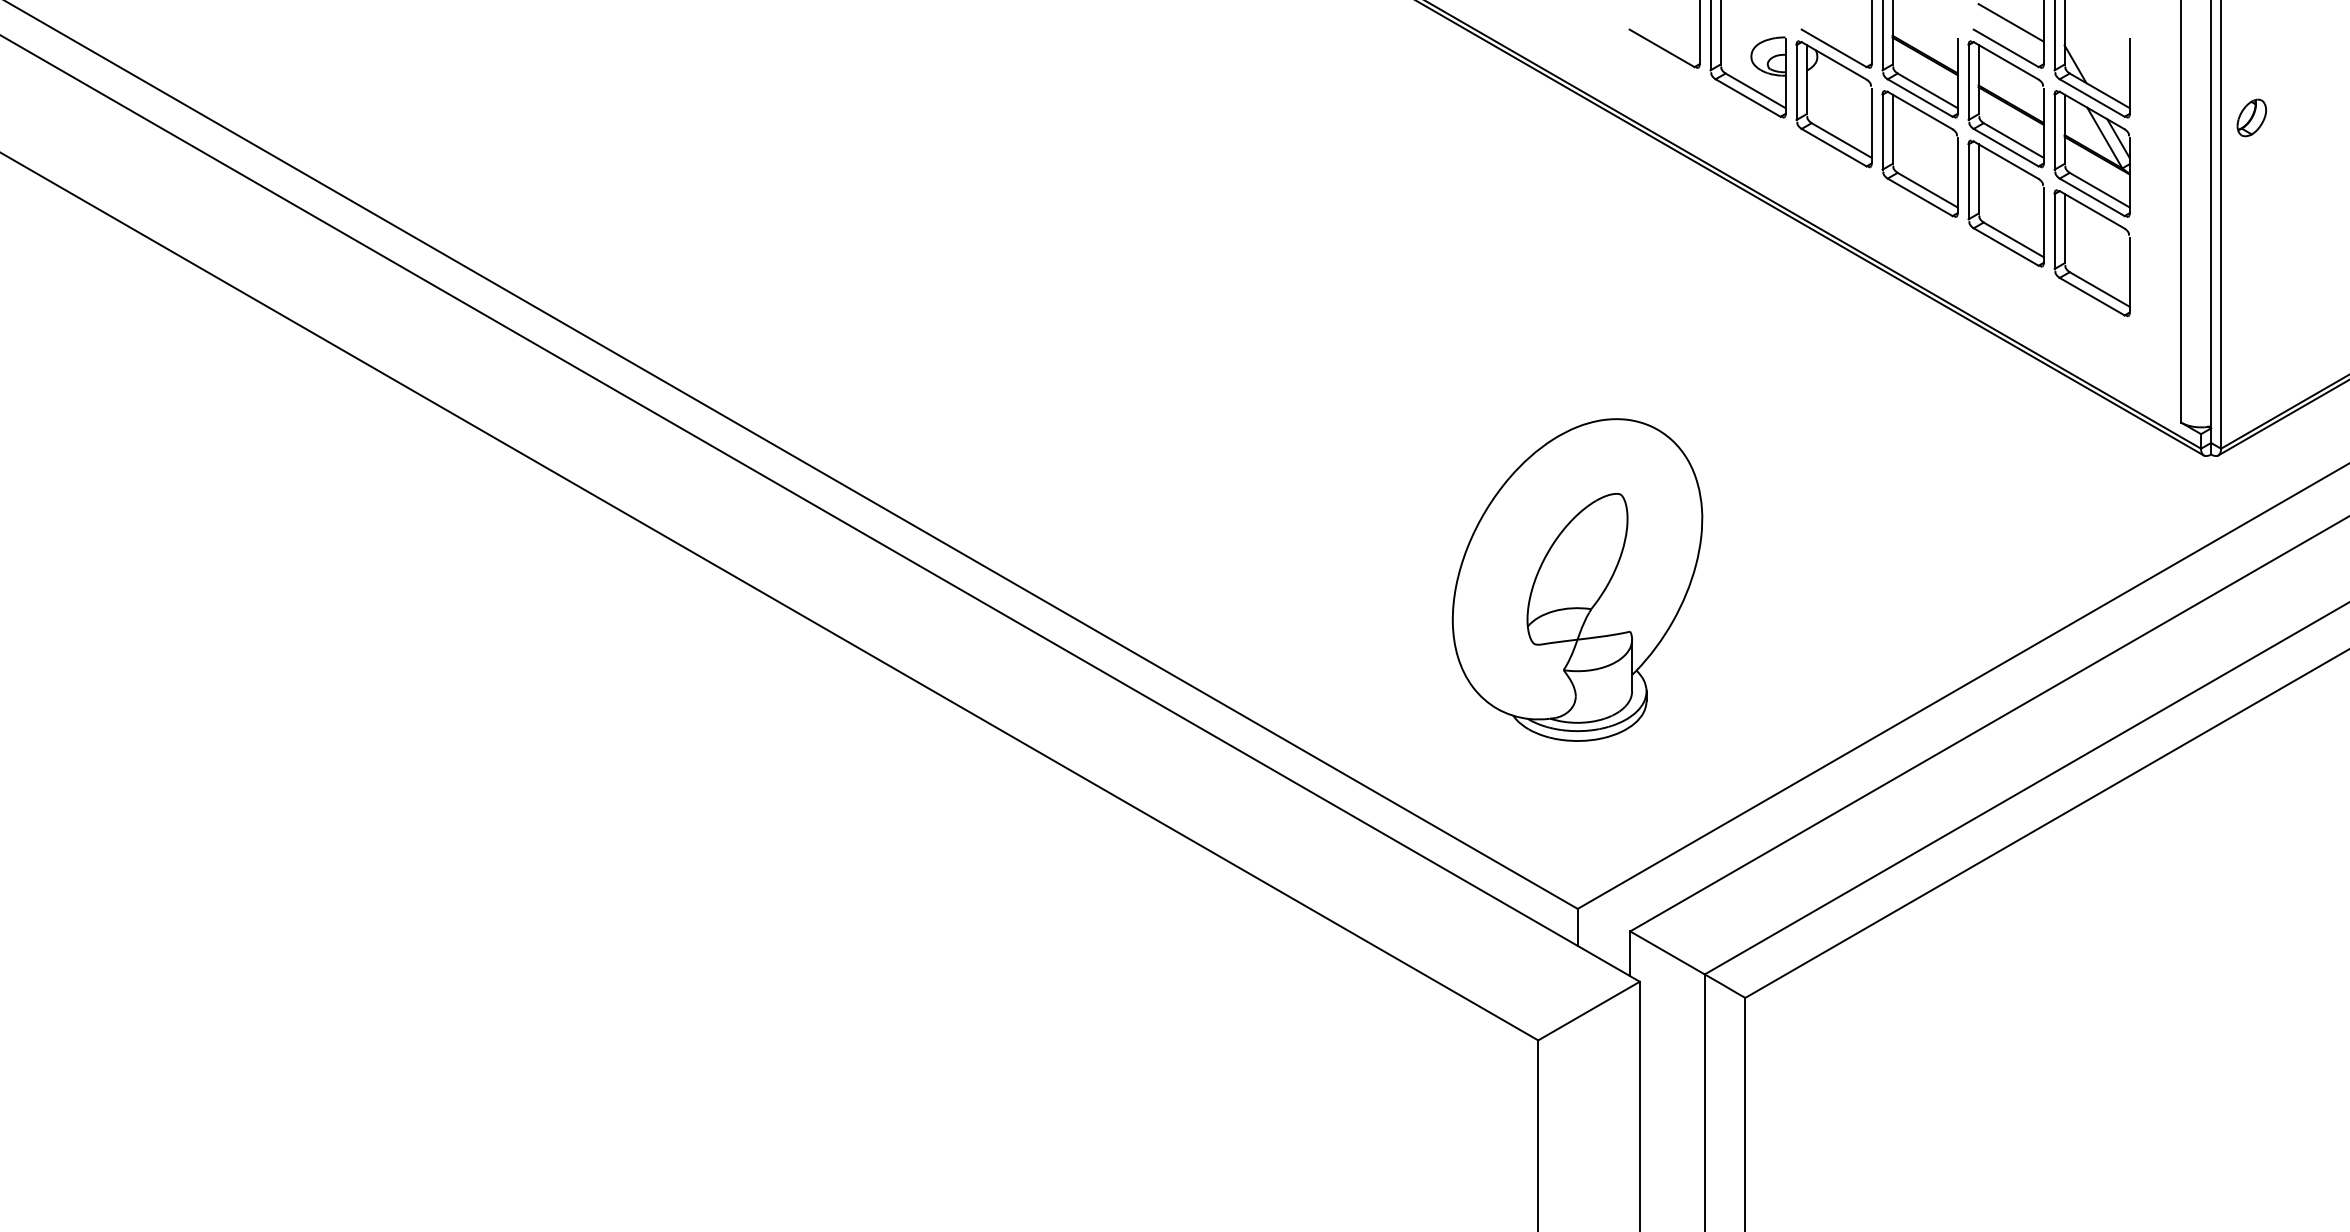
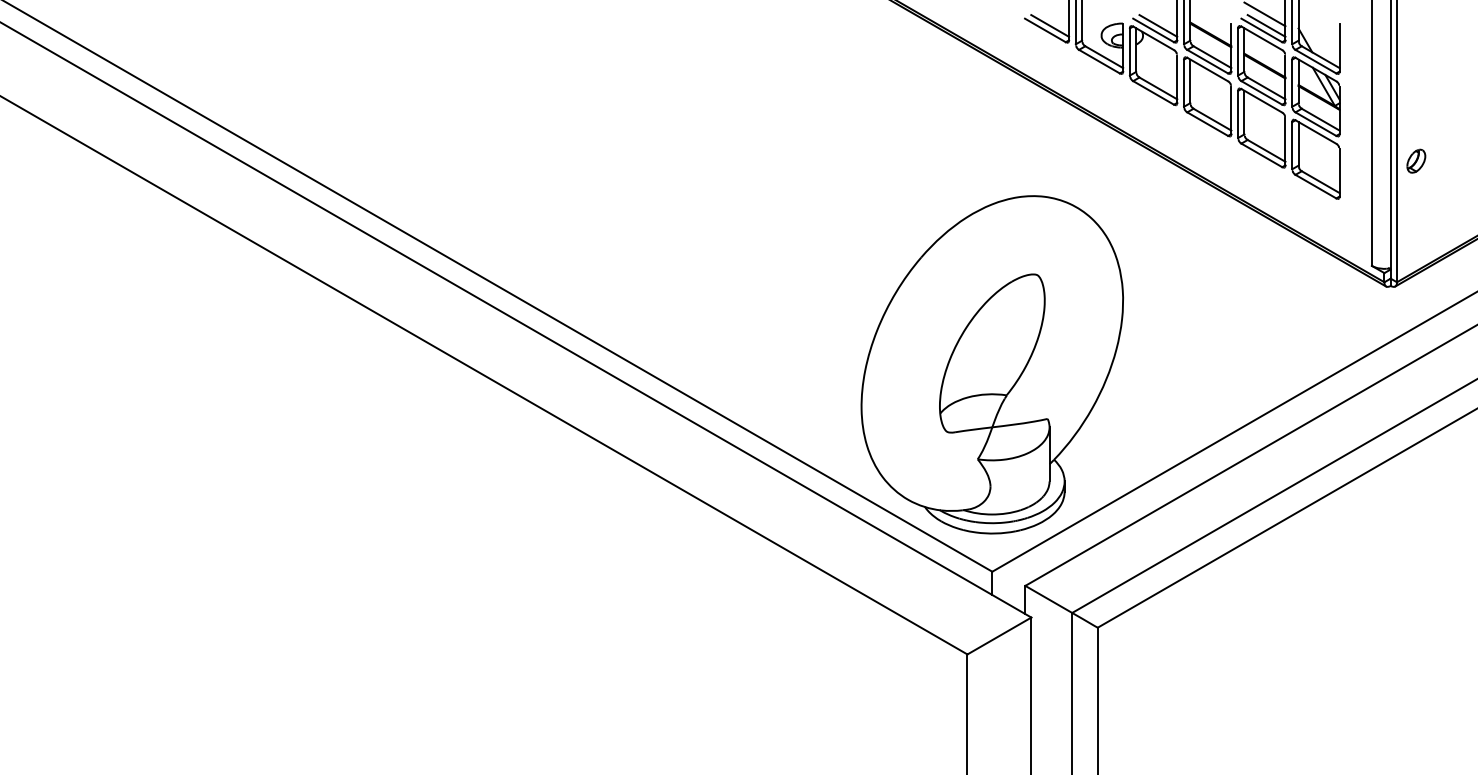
line: (1670, 40) -> (1050, 25), added
line: (1841, 40) -> (1158, 25), added
line: (2013, 40) -> (1266, 25), added
part: (2252, 116) -> (1416, 160), moved
part: (1576, 579) -> (991, 364), size x1.67

